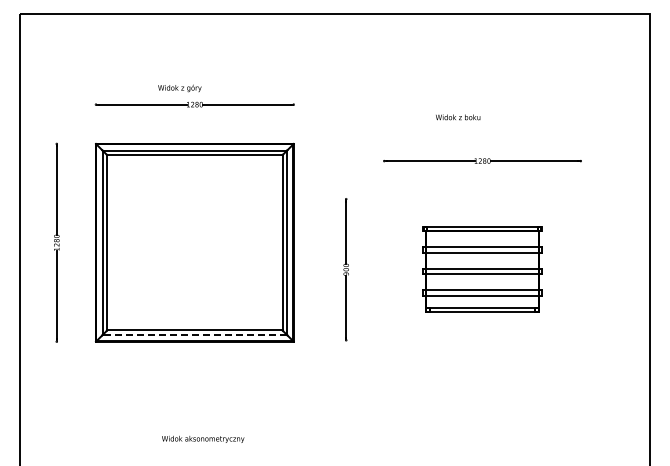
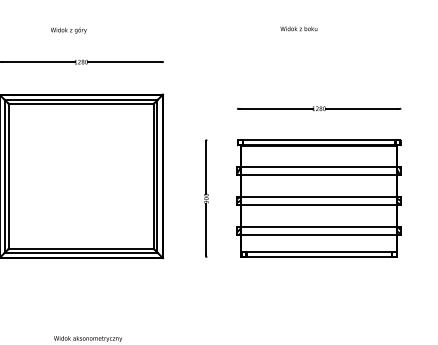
text: (179, 88) -> (68, 30), moved
text: (458, 117) -> (299, 28), moved
part: (482, 269) -> (319, 198), size x1.67
line: (194, 334) -> (80, 252), dashed -> solid

